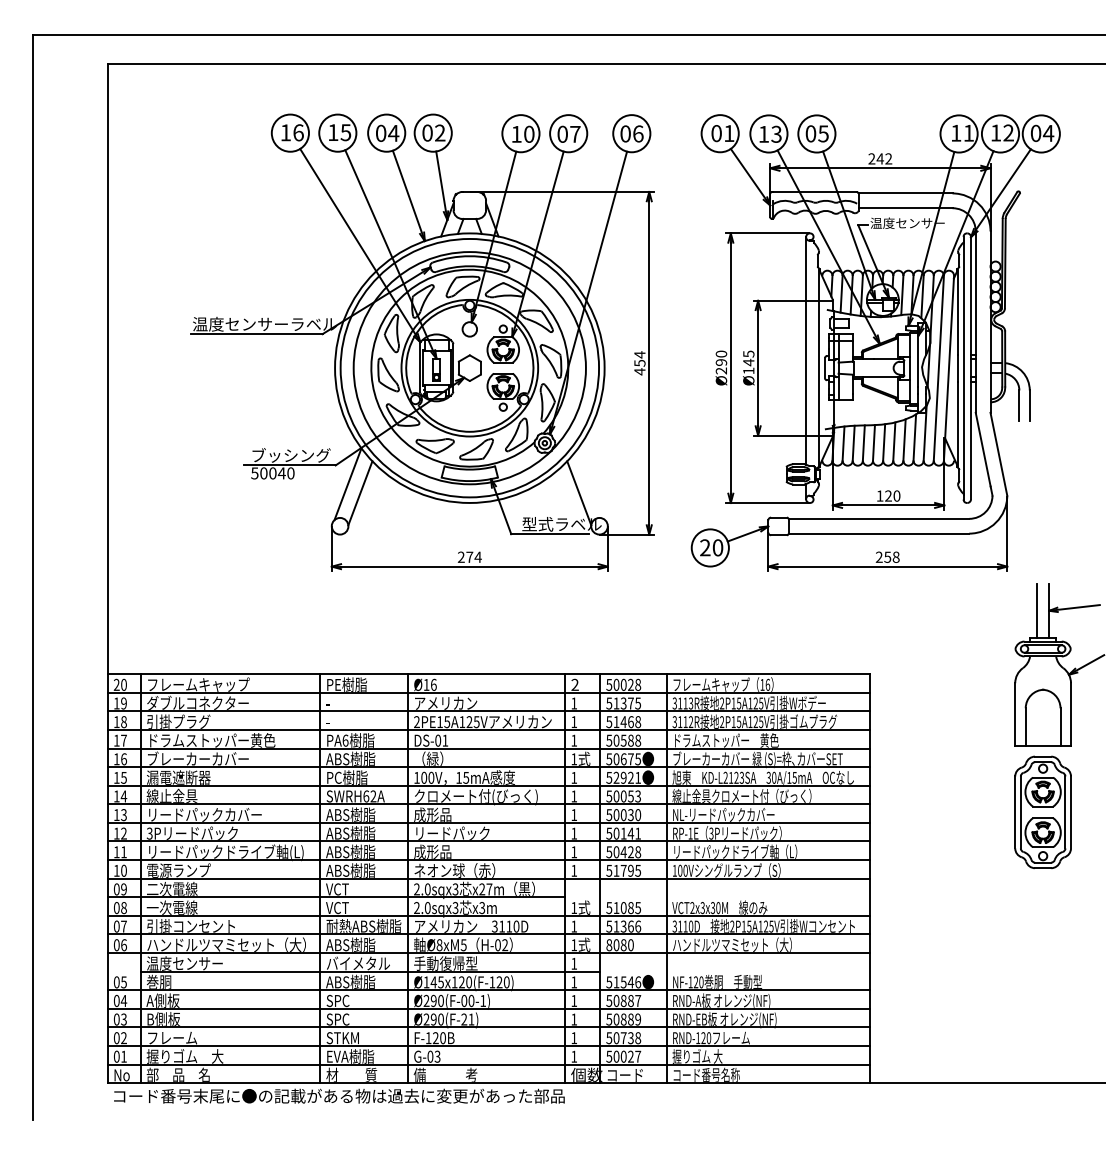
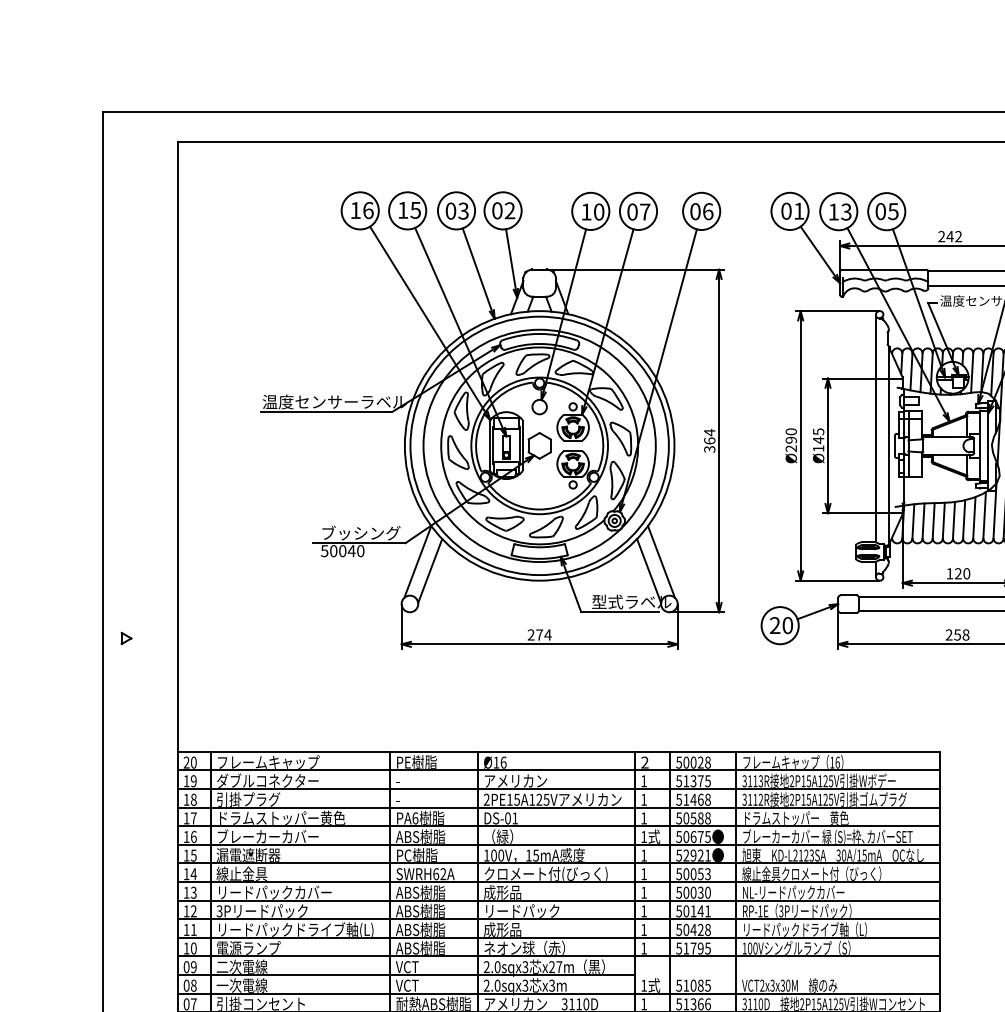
text: (393, 133) -> (463, 211), 04 -> 03
text: (639, 367) -> (709, 445), 454 -> 364
line: (591, 484) -> (661, 562), added
part: (56, 560) -> (126, 638), added

